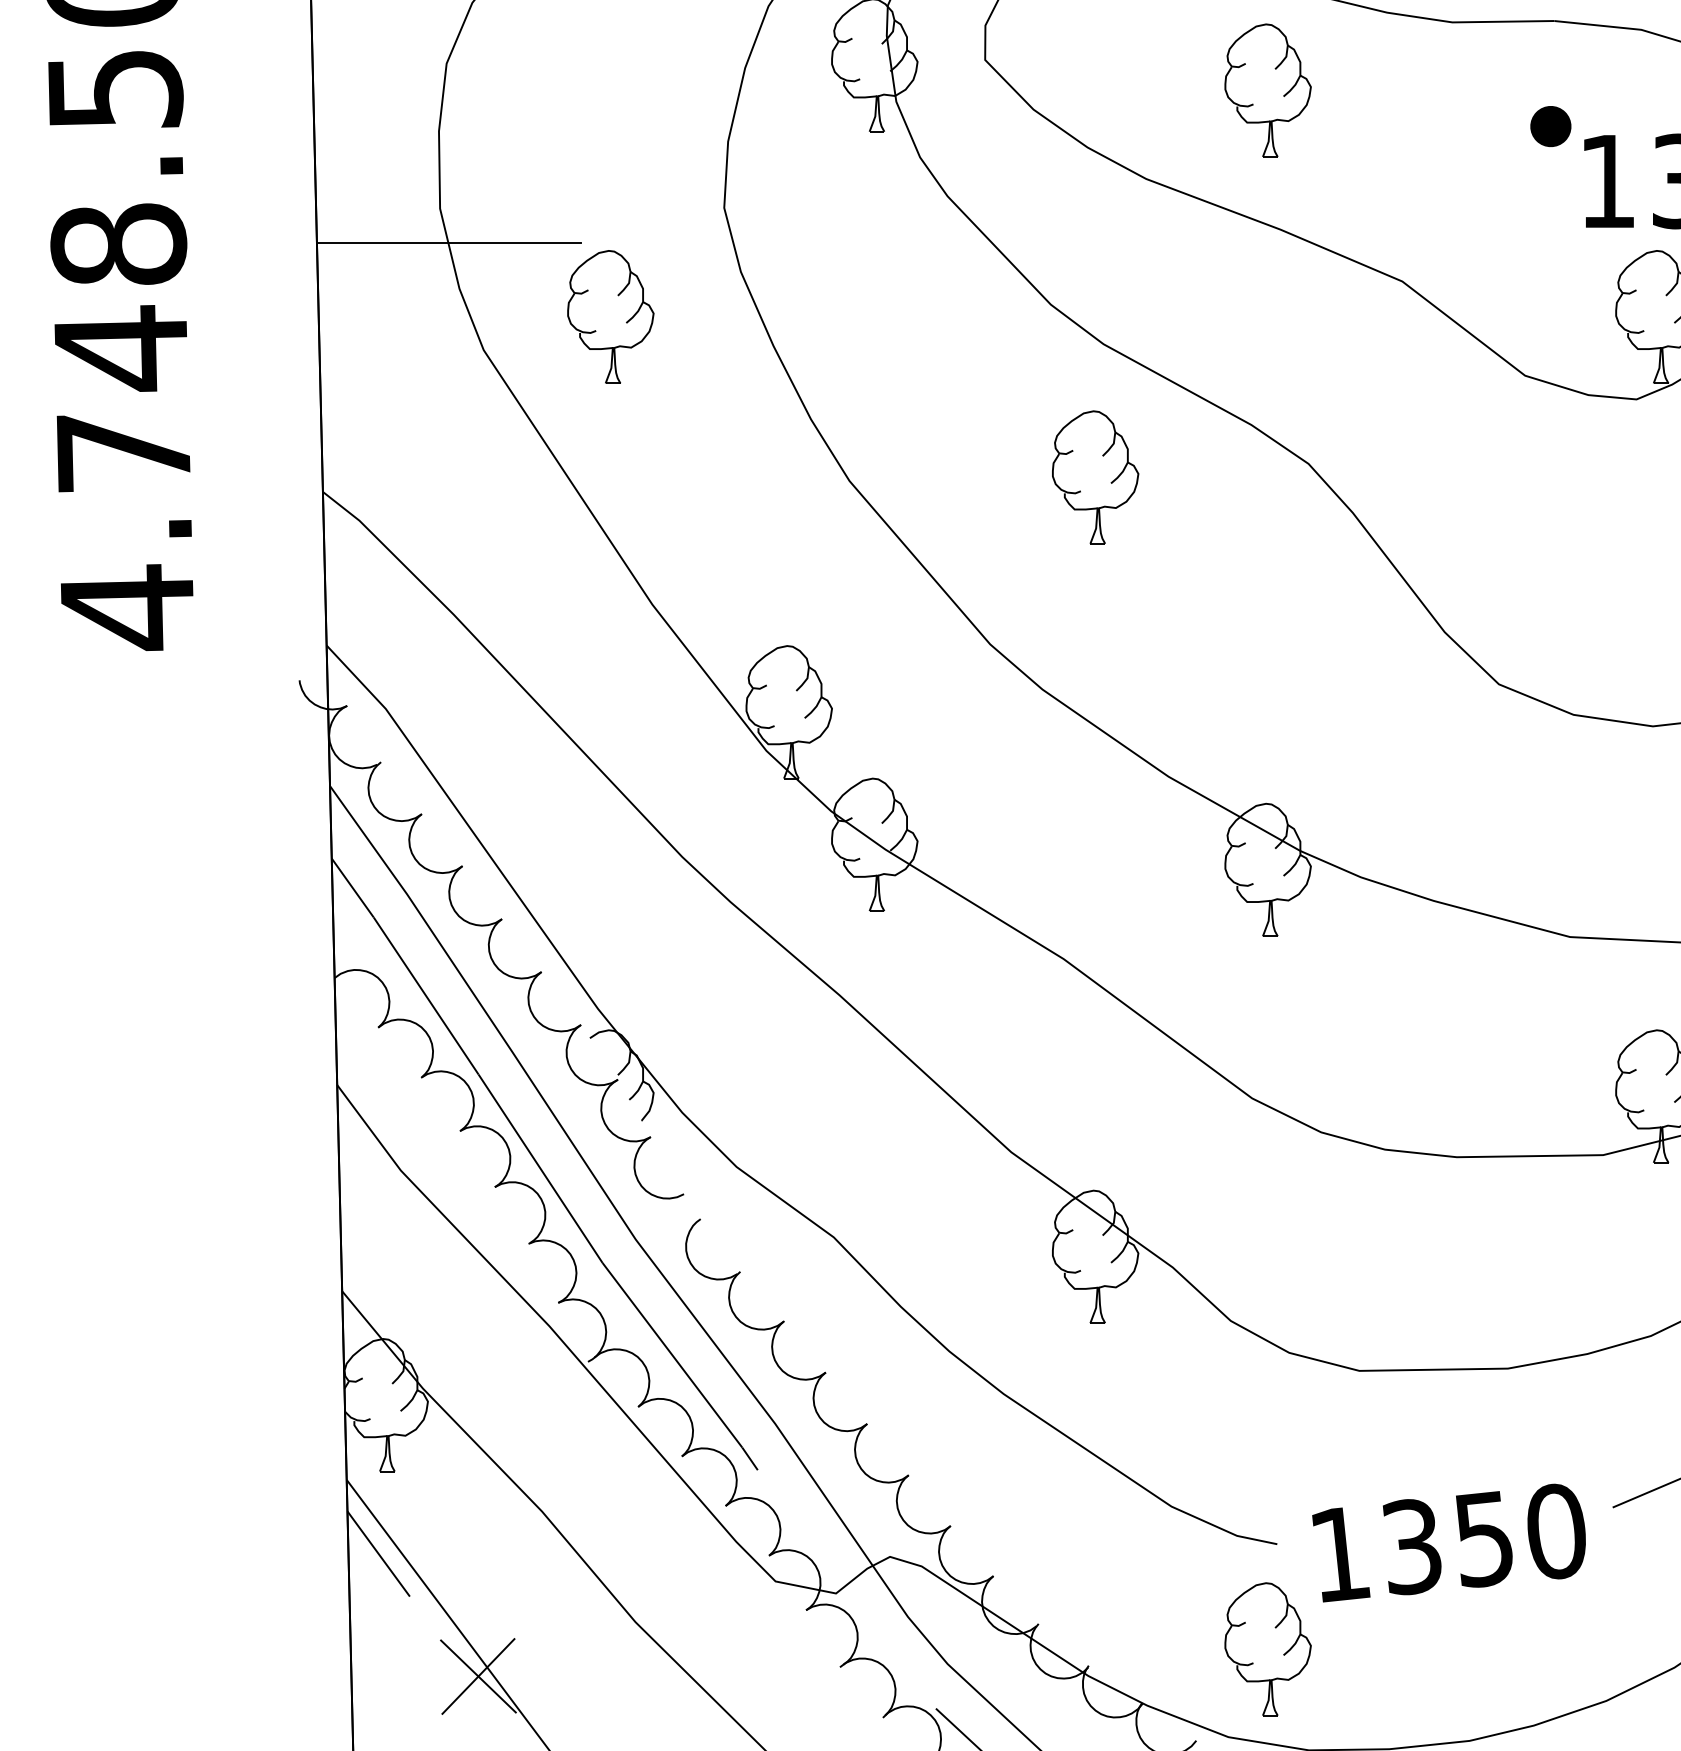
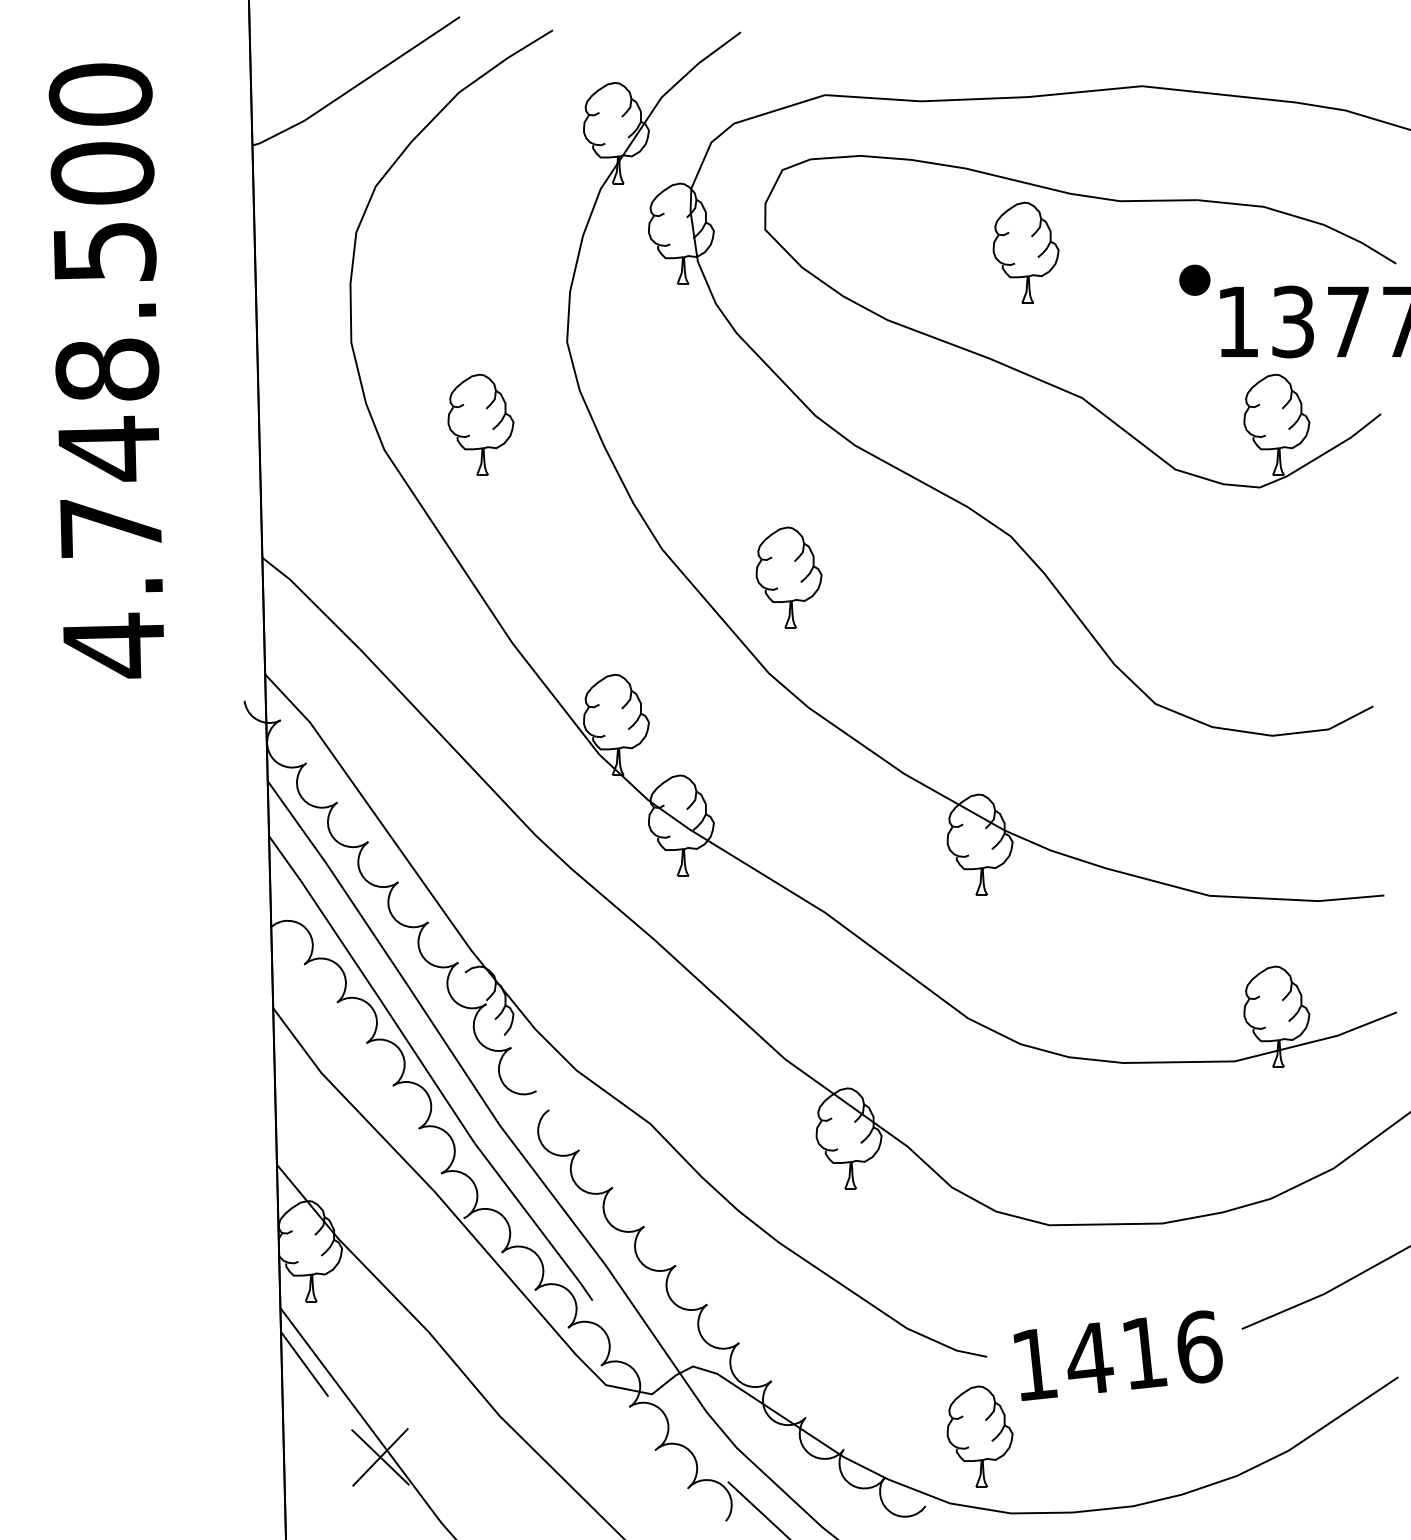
part: (1267, 89) -> (1025, 252), moved
line: (448, 242) -> (357, 368), removed
part: (1094, 477) -> (788, 577), moved
text: (1484, 1538) -> (1144, 1352), 1350 -> 1416

